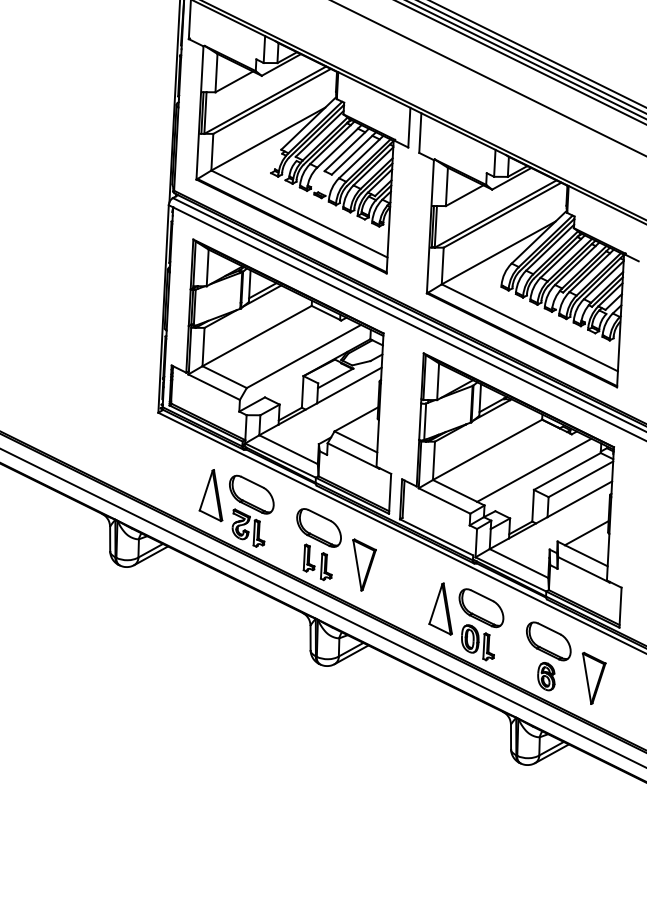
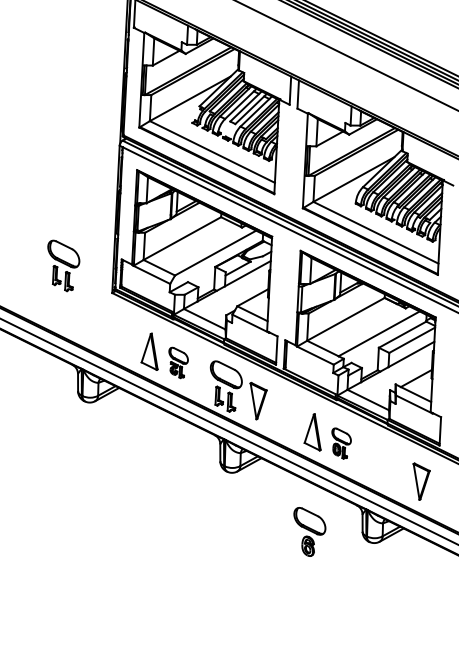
part: (89, 374) -> (63, 265), added
part: (251, 510) -> (178, 362), size x0.6
part: (481, 624) -> (341, 443), size x0.6
part: (548, 656) -> (309, 532), moved

